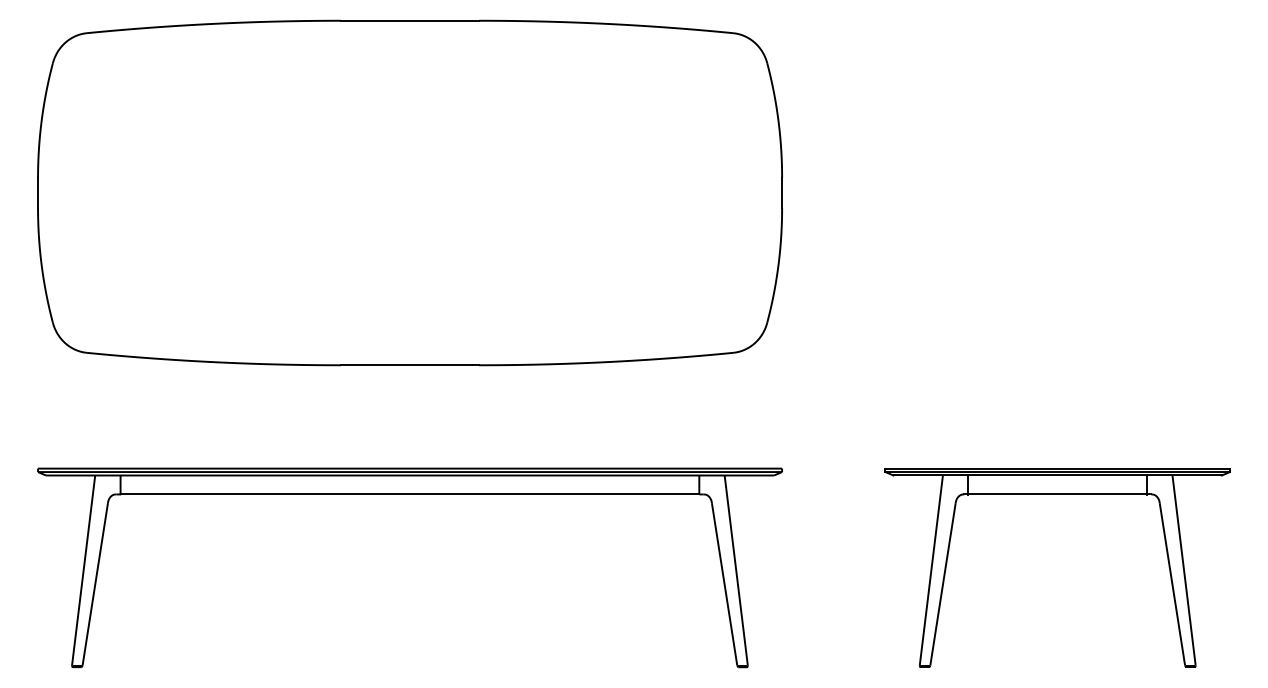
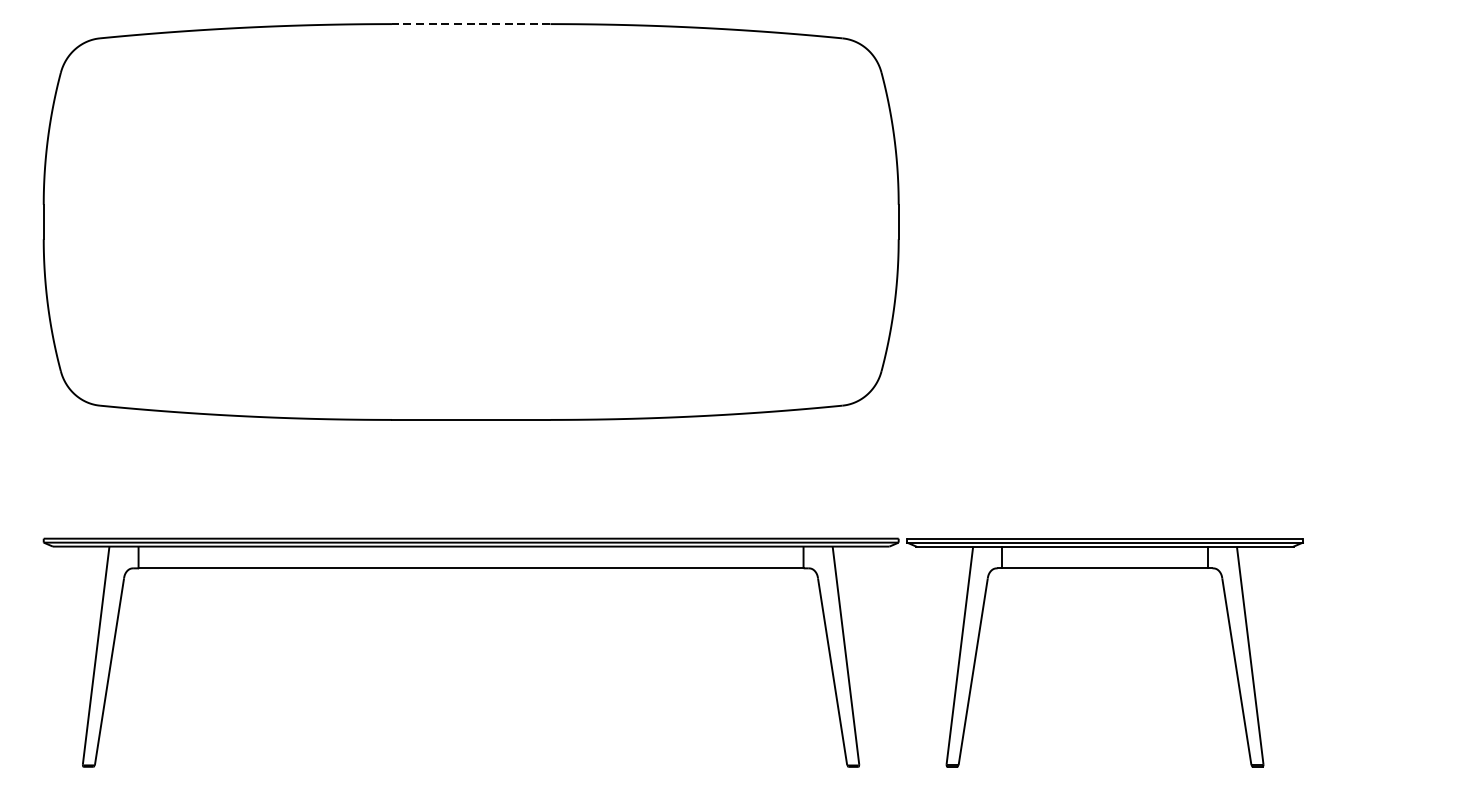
line: (410, 20) -> (471, 23), solid -> dashed
part: (1057, 494) -> (1104, 568), moved

